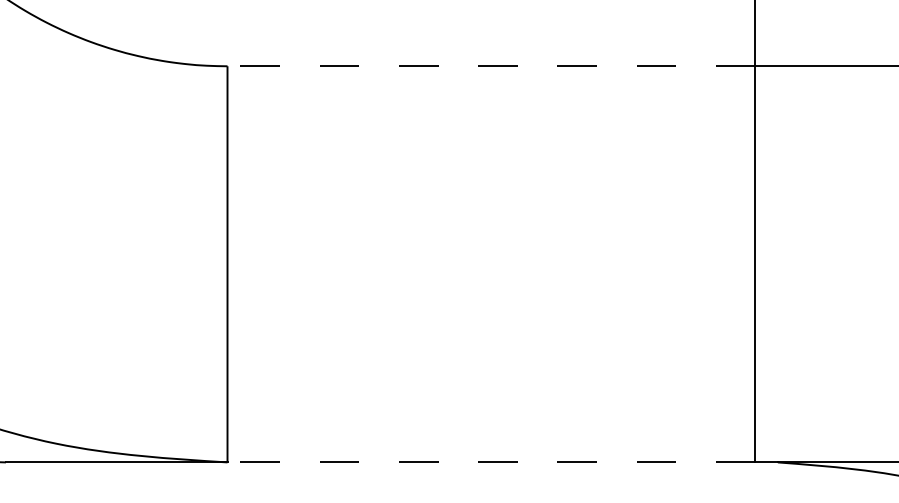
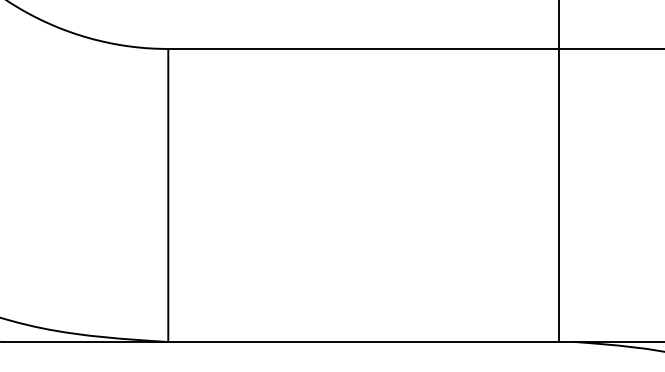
line: (491, 66) -> (363, 49), dashed -> solid
line: (491, 462) -> (363, 342), dashed -> solid

